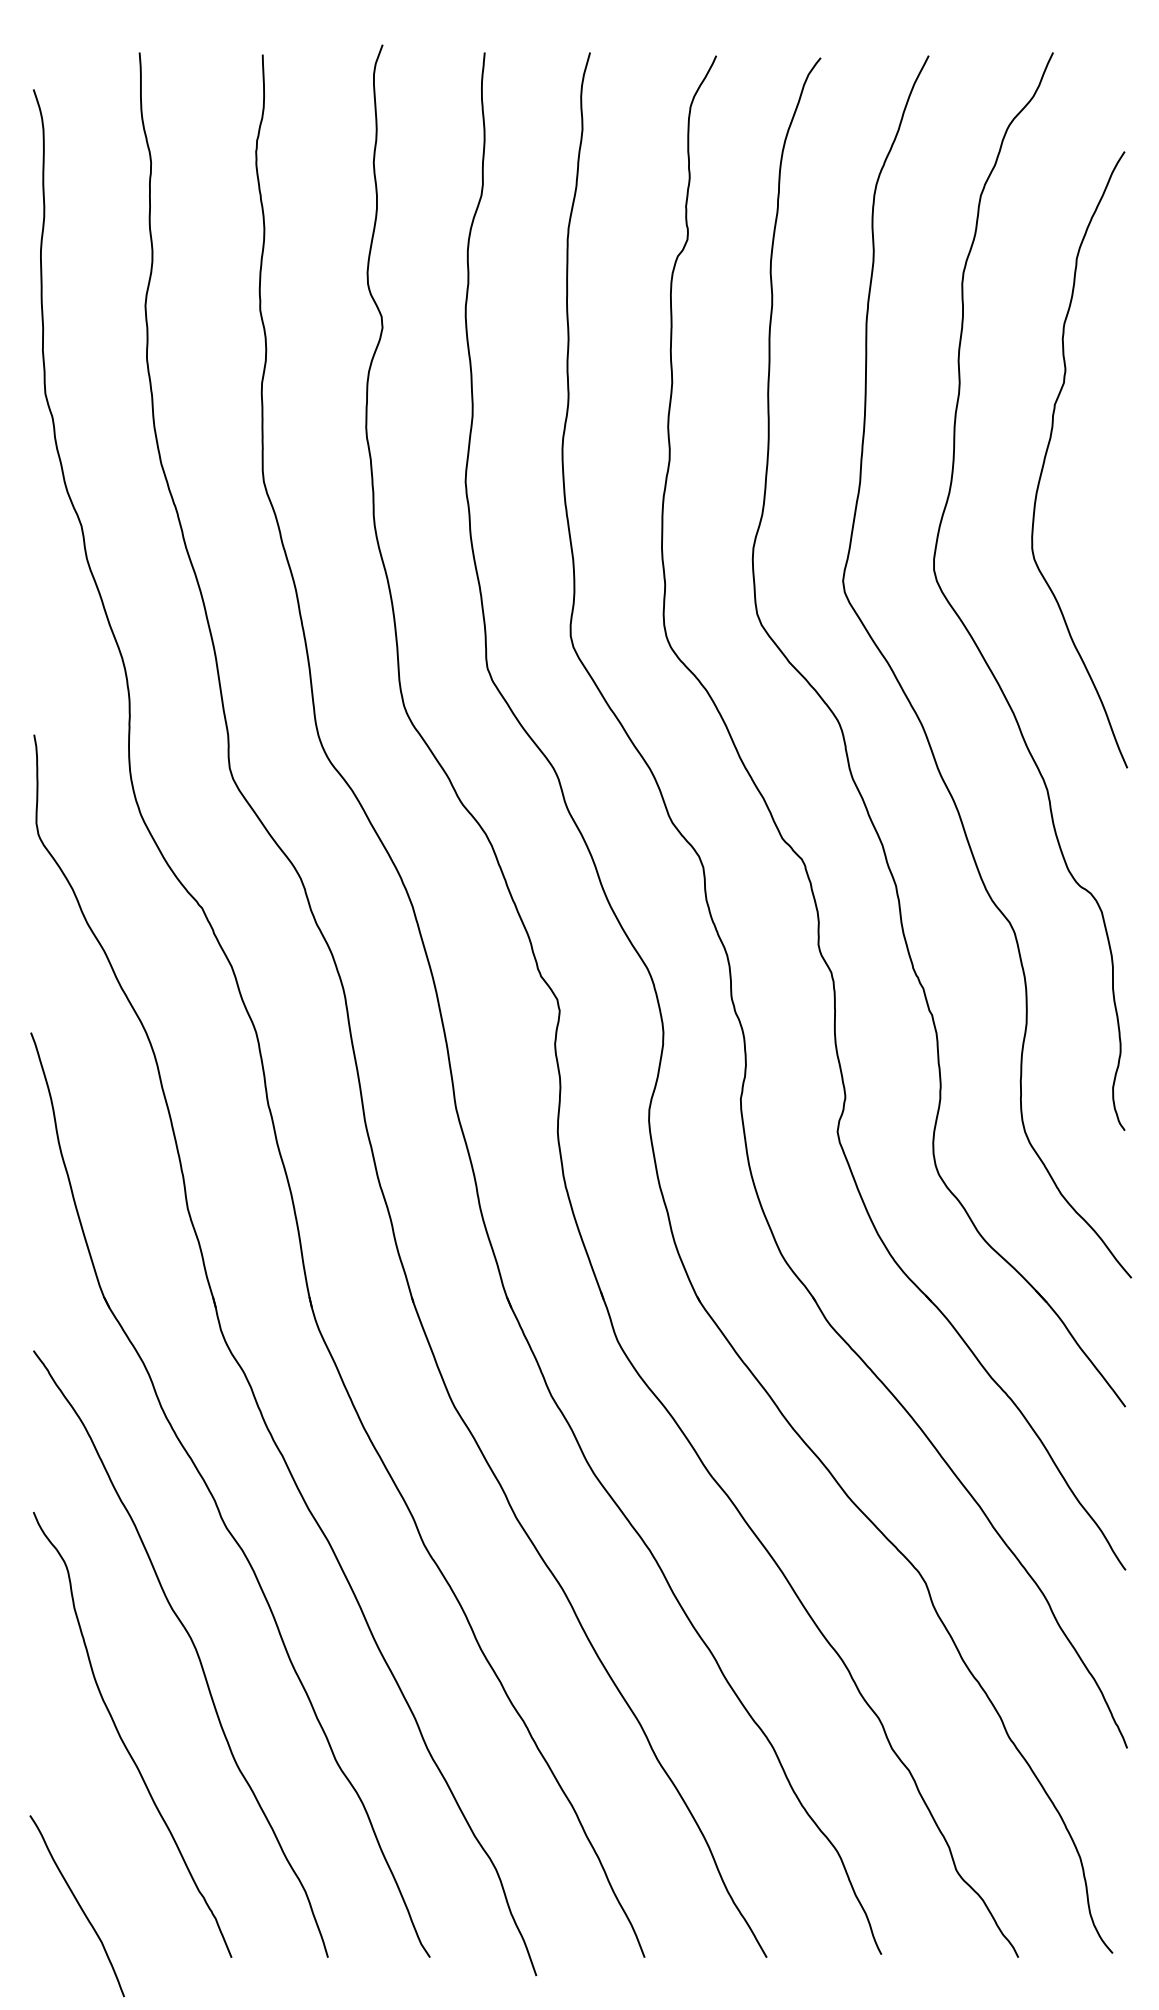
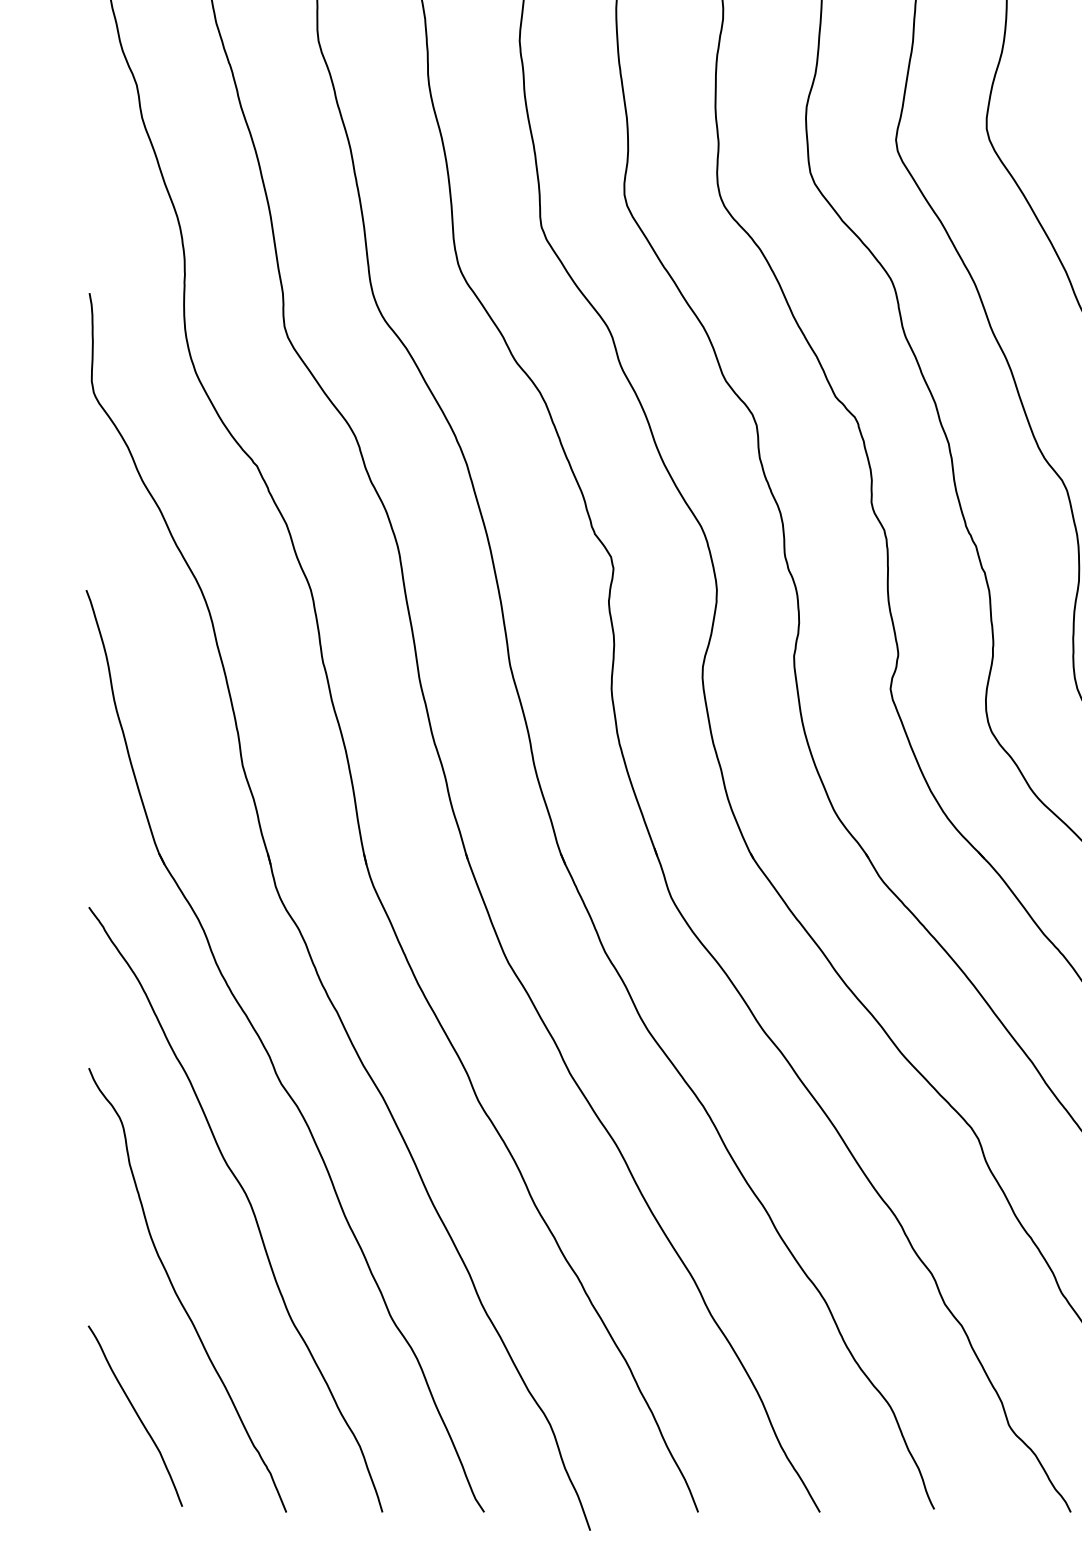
curve: (78, 1905) -> (136, 1415), moved

